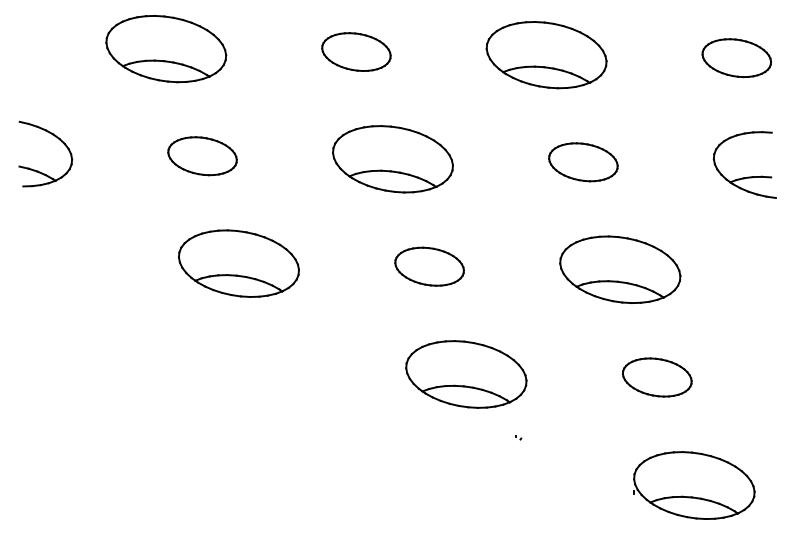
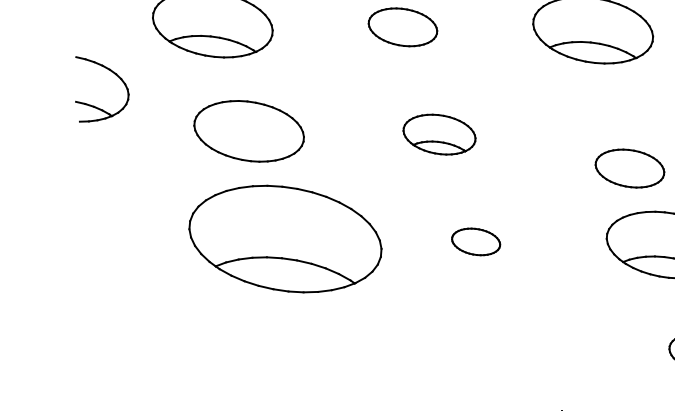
part: (202, 156) -> (249, 131), size x1.6
part: (392, 159) -> (439, 134), size x0.6
part: (583, 162) -> (630, 168), moved
part: (38, 170) -> (95, 105), moved
part: (238, 263) -> (285, 238), size x1.6
part: (429, 266) -> (476, 241), size x0.7
part: (466, 374) -> (513, 349), removed

